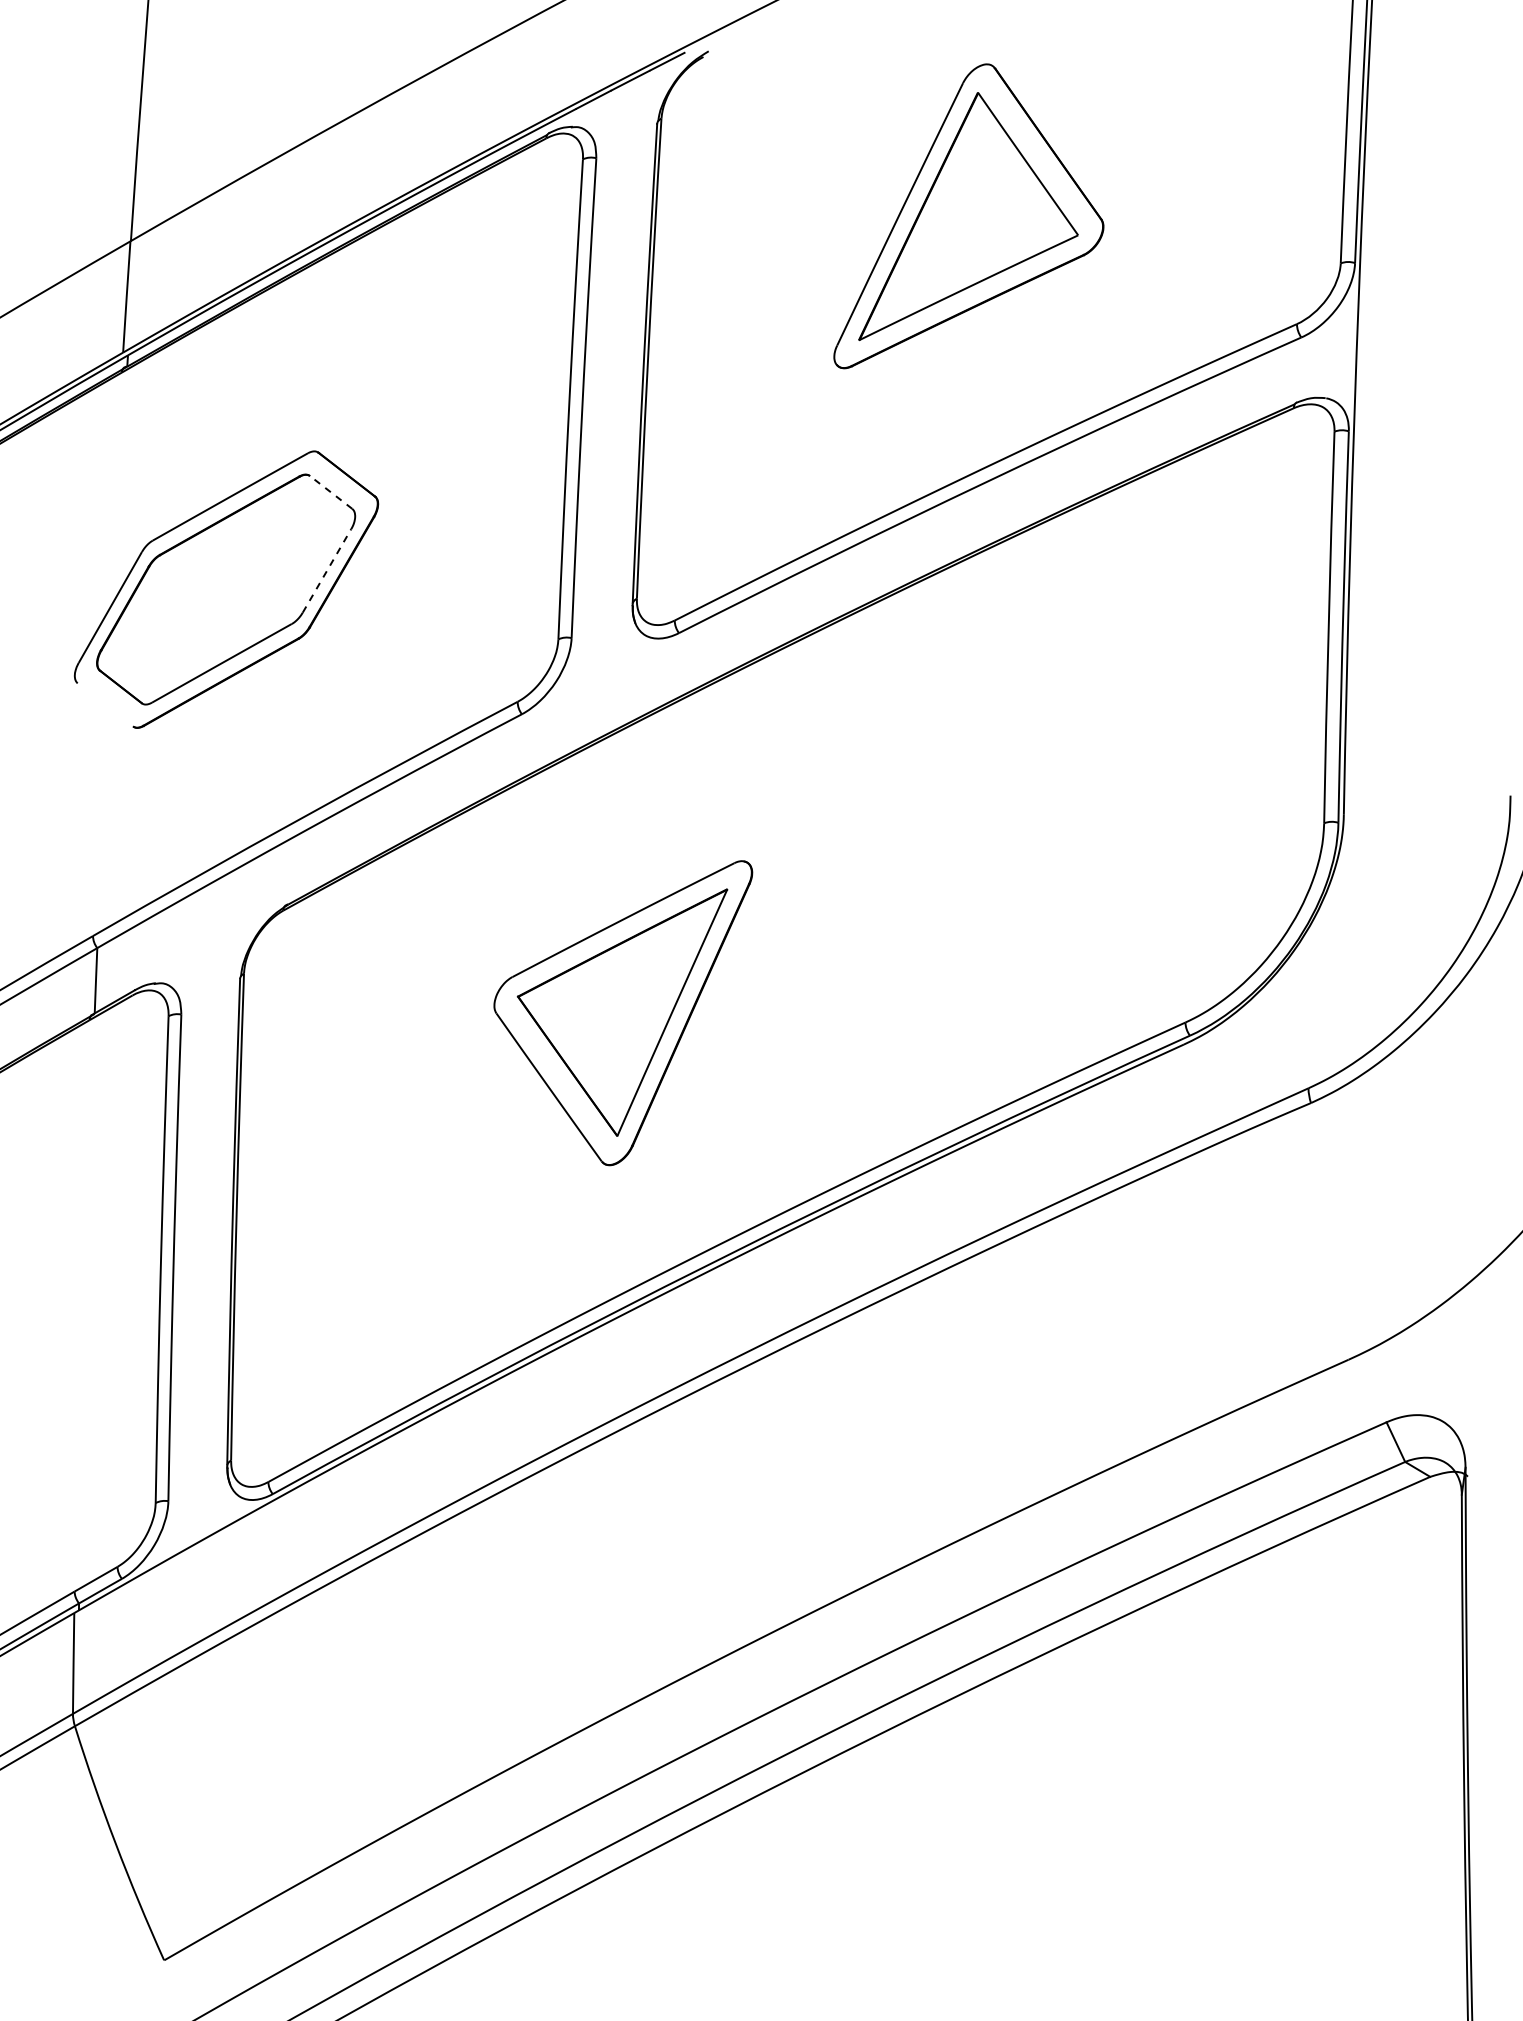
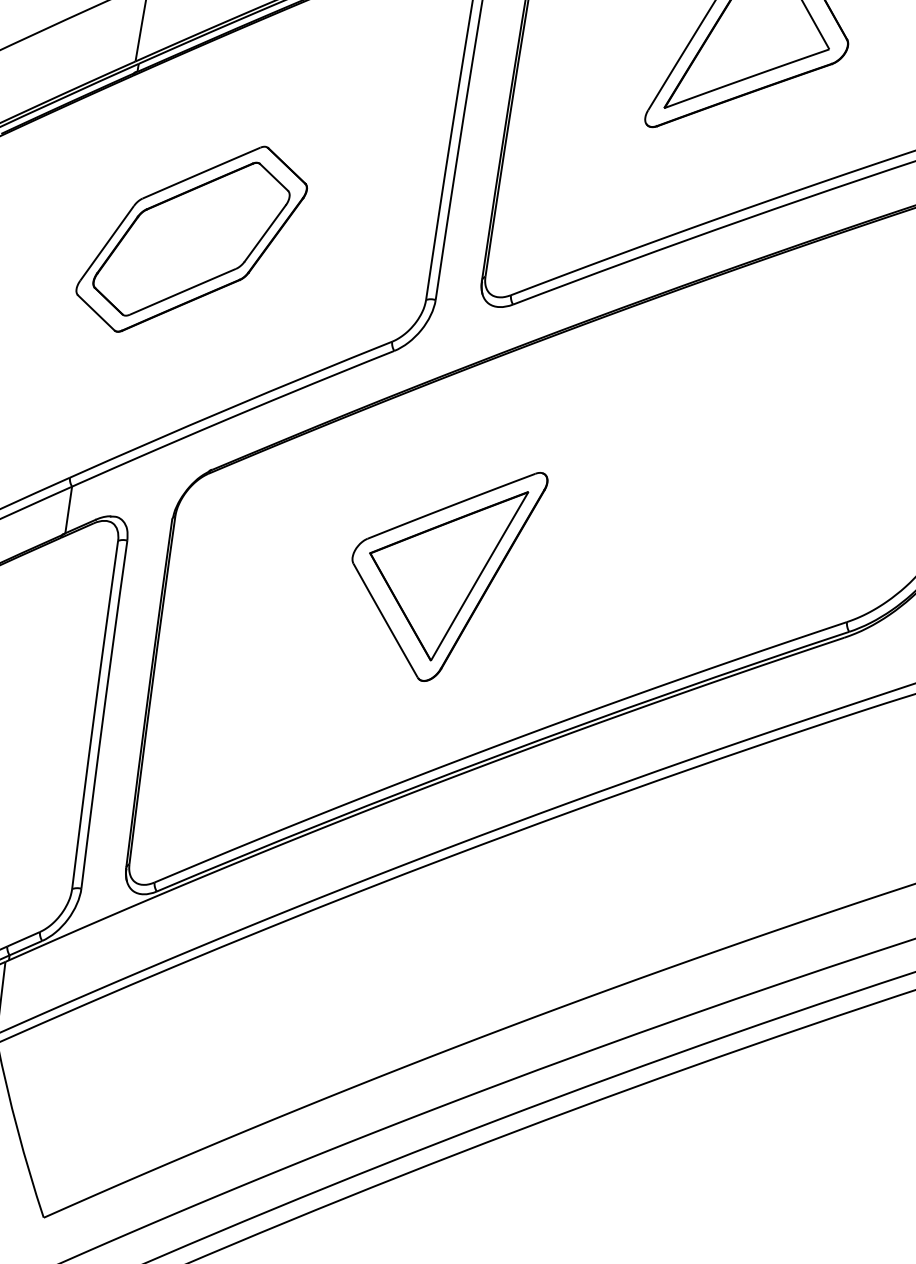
line: (331, 492) -> (274, 177), dashed -> solid
line: (327, 570) -> (265, 233), dashed -> solid
line: (104, 704) -> (95, 312), added

